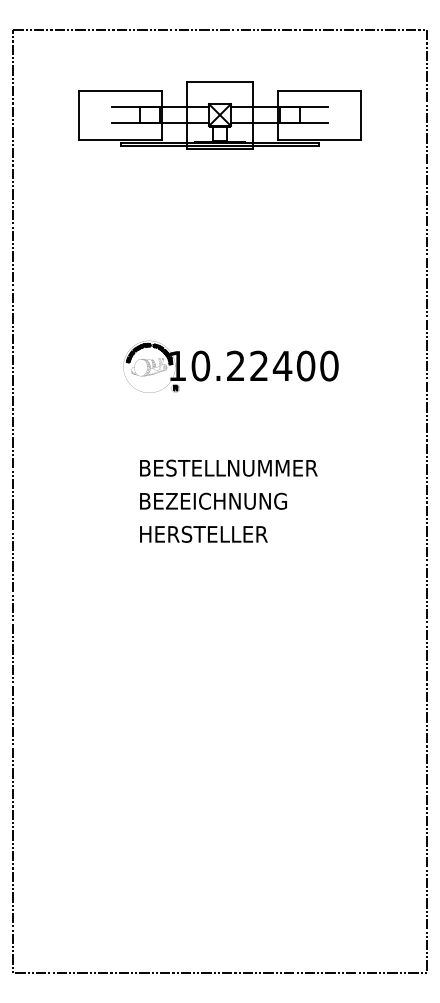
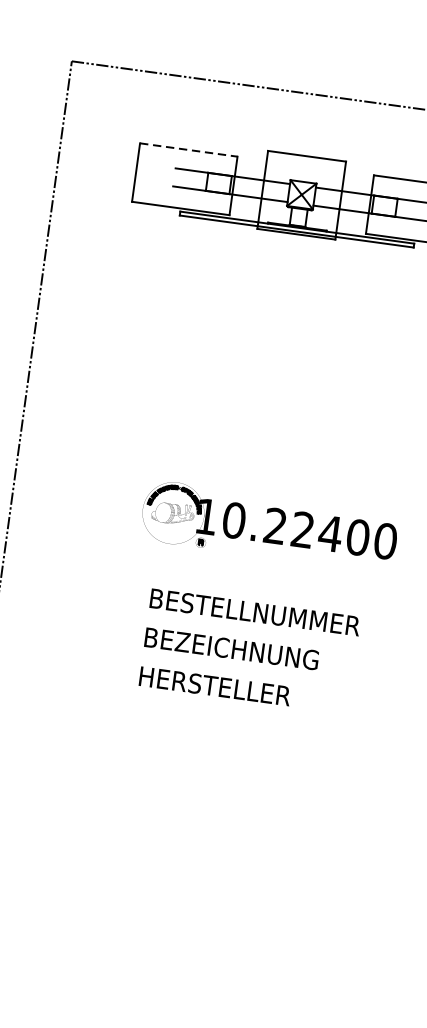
line: (121, 90) -> (189, 149), solid -> dashed
part: (230, 366) -> (269, 525), moved

